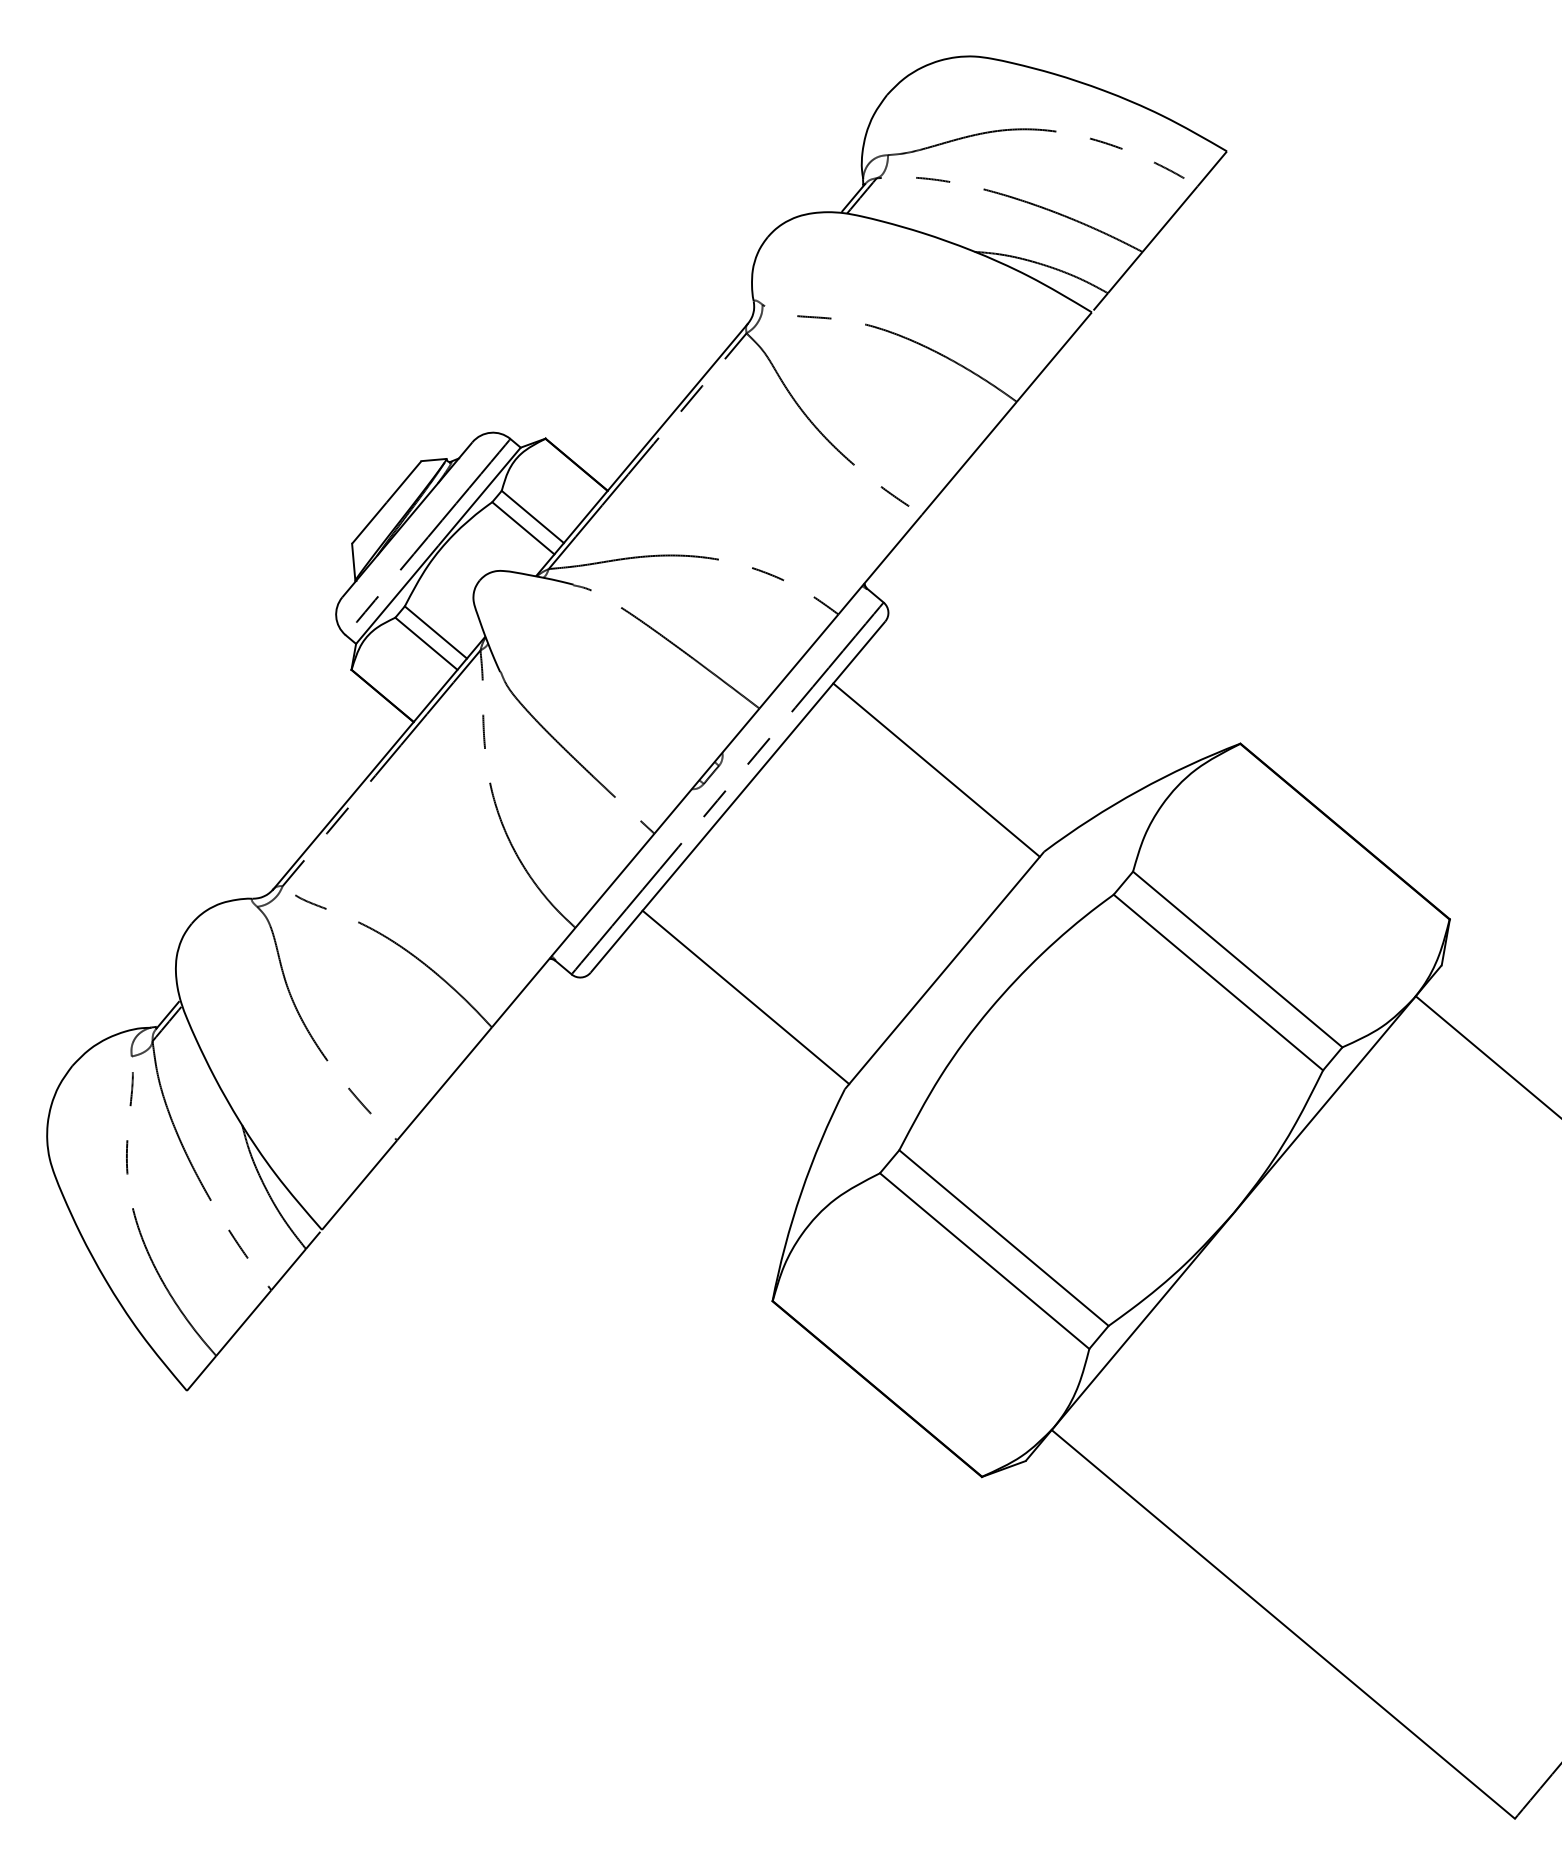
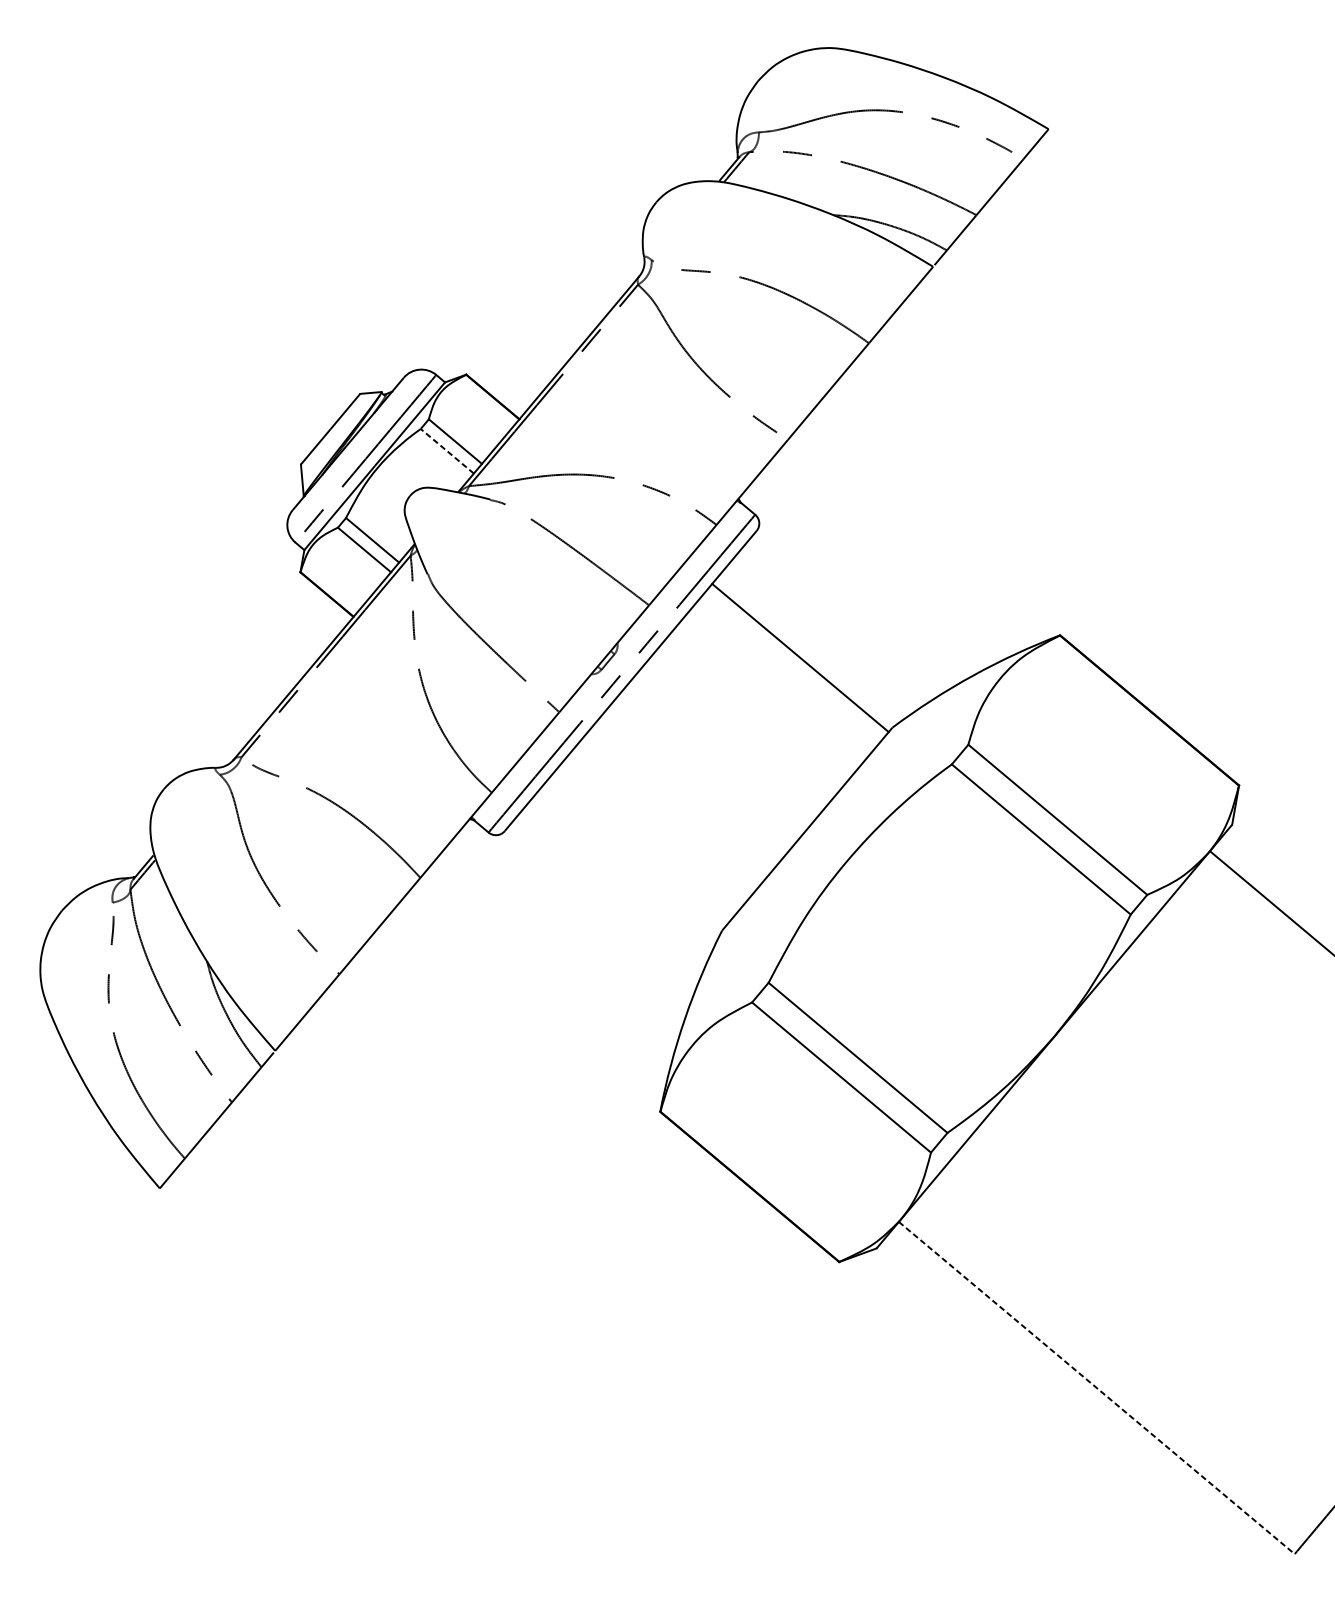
line: (523, 528) -> (447, 451), solid -> dashed
line: (745, 997) -> (637, 852), removed
line: (1283, 1624) -> (1096, 1388), solid -> dashed

